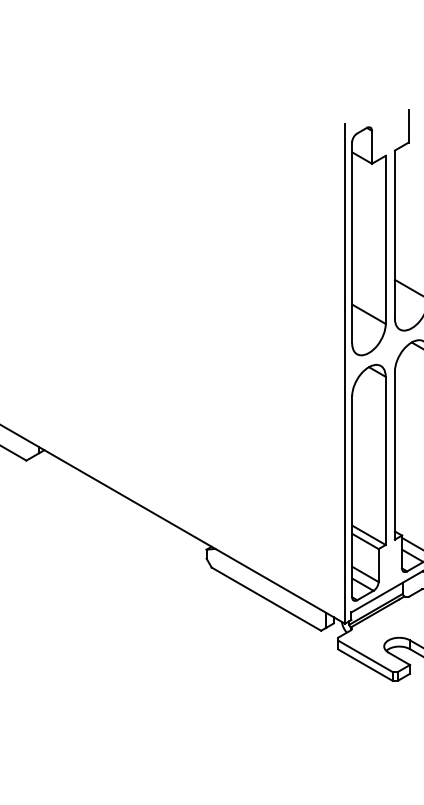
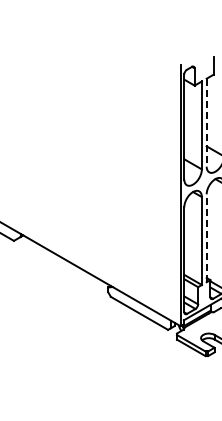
line: (394, 234) -> (206, 122), solid -> dashed
line: (394, 456) -> (206, 238), solid -> dashed

